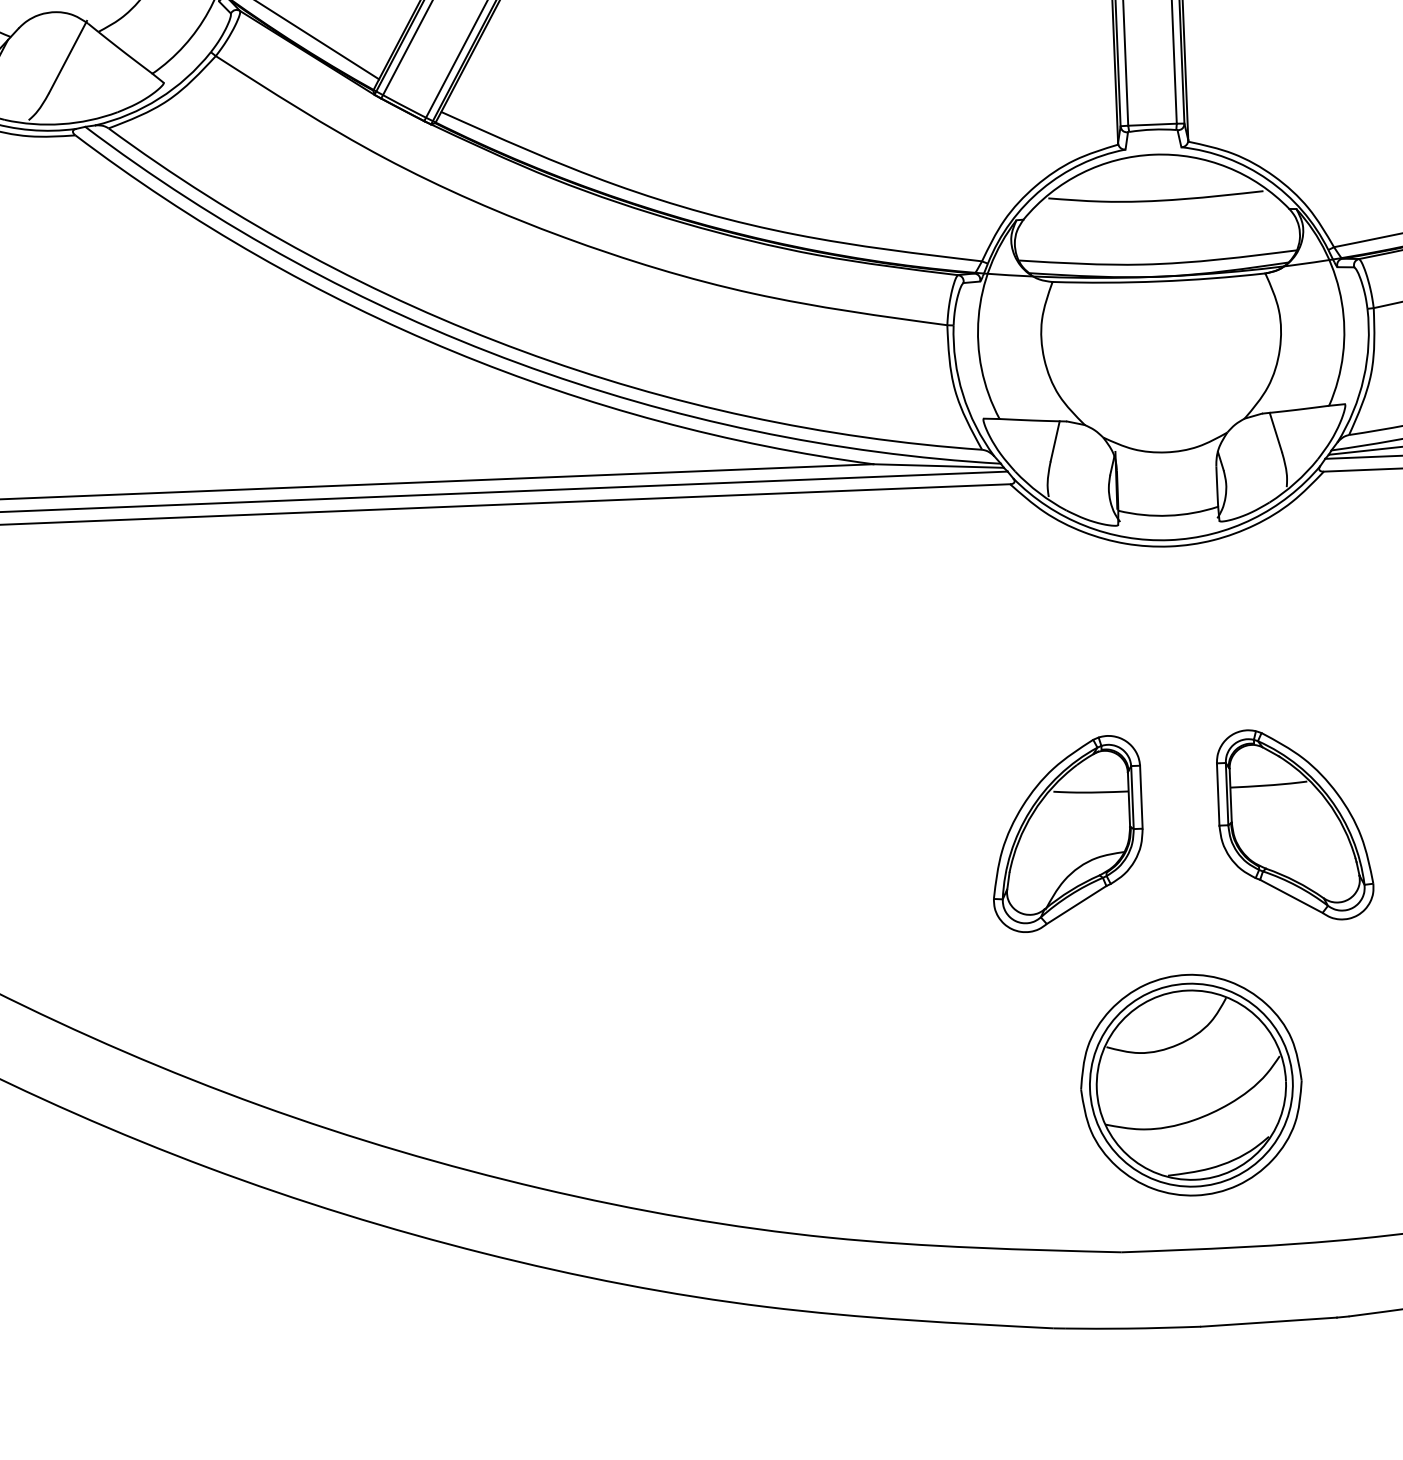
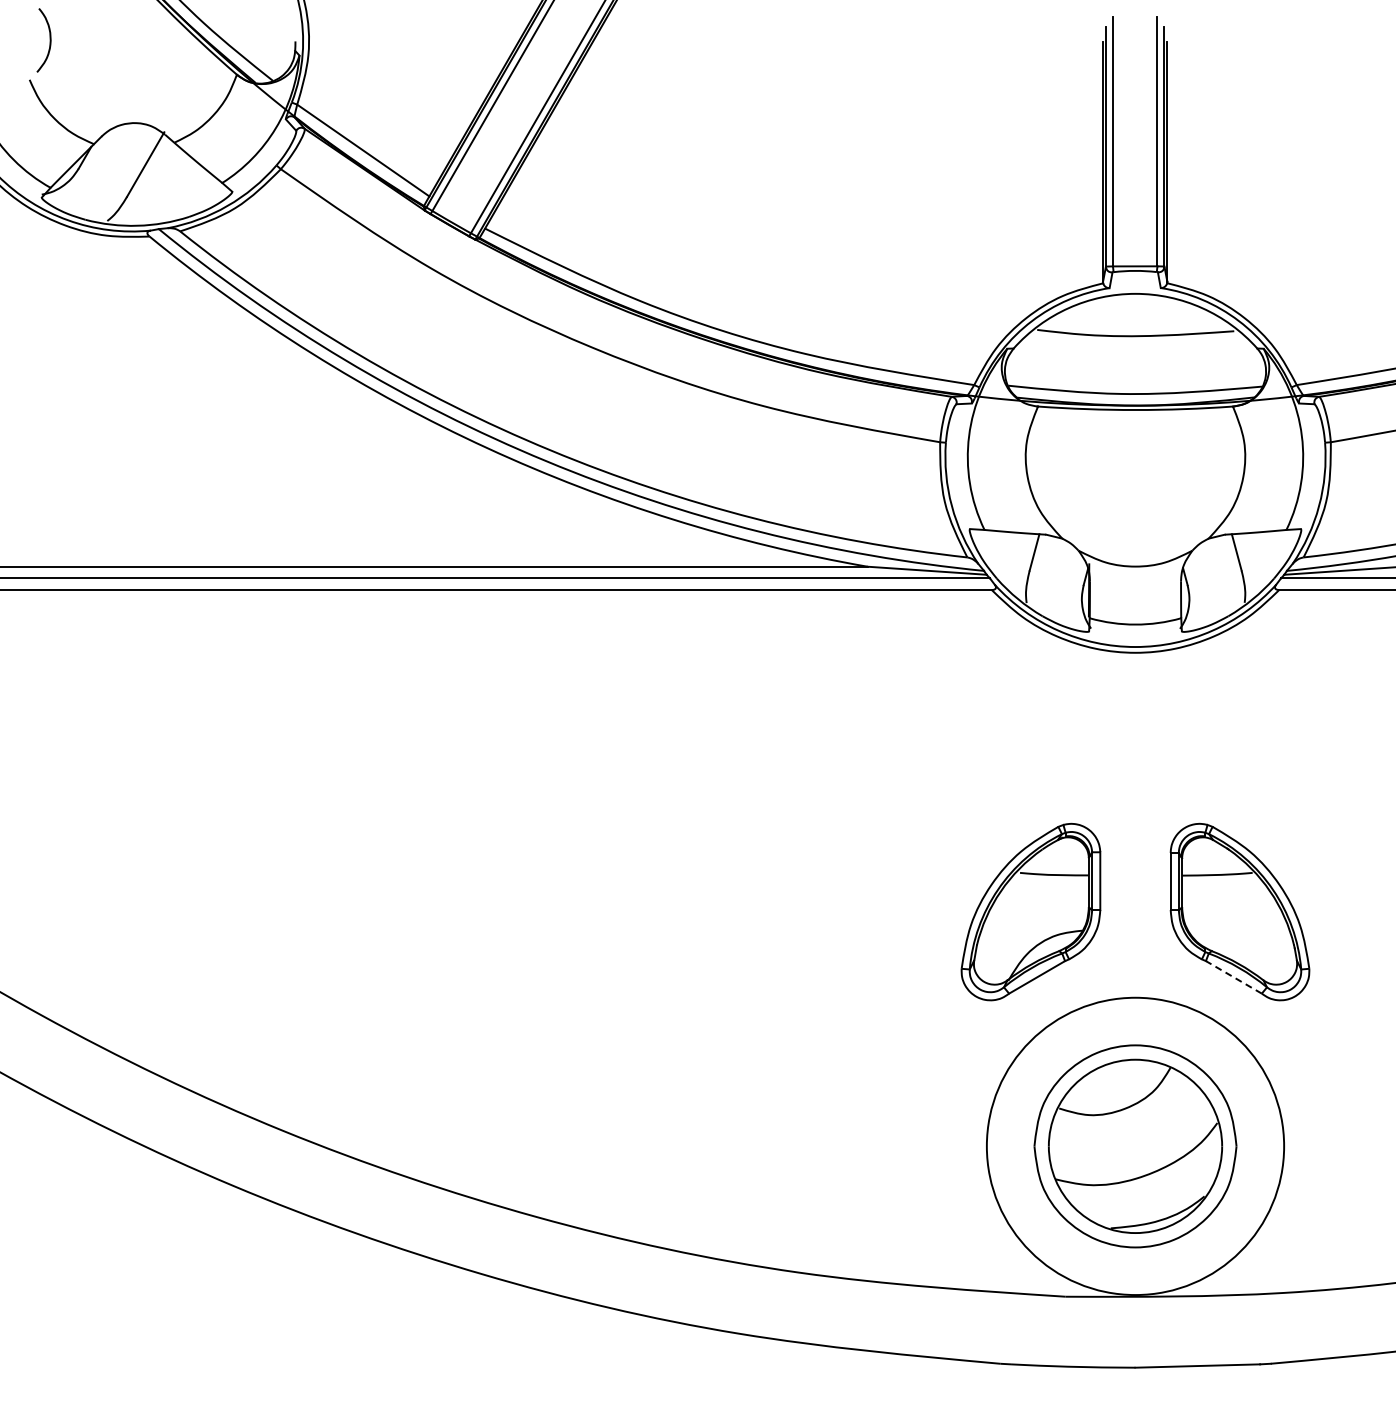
line: (1290, 896) -> (1233, 977), solid -> dashed
circle: (1191, 1085) -> (1135, 1146), size x1.6

